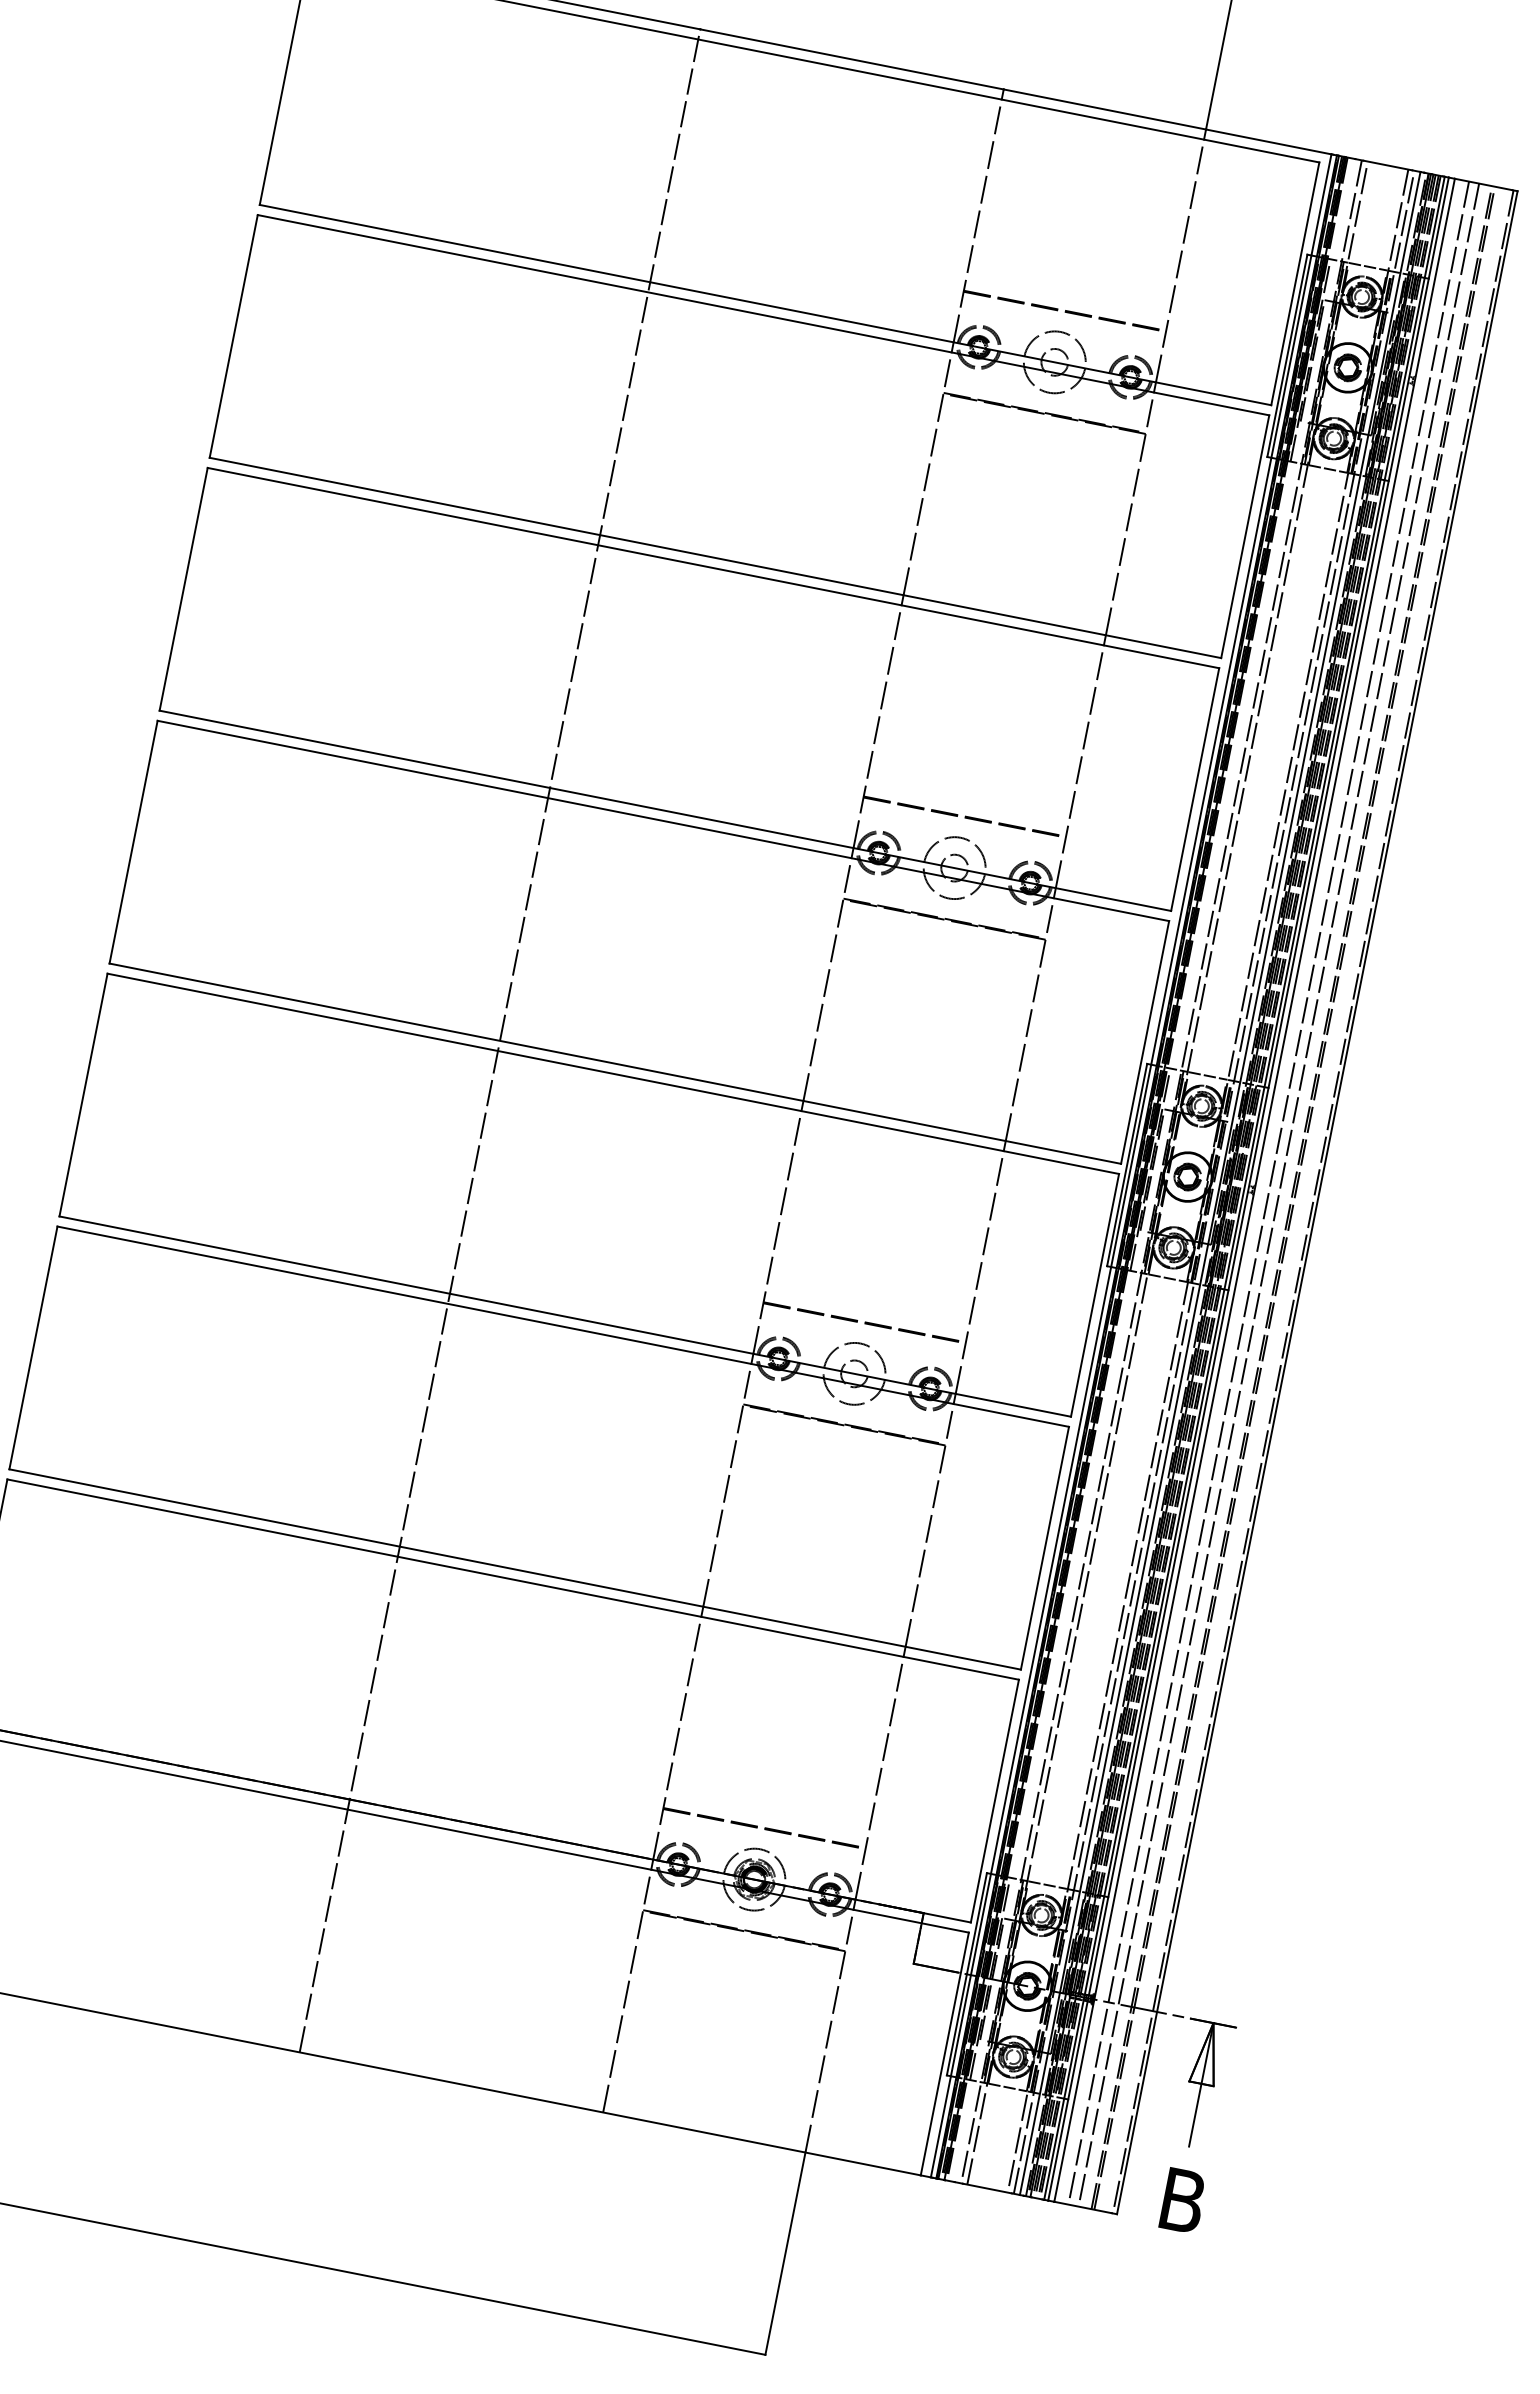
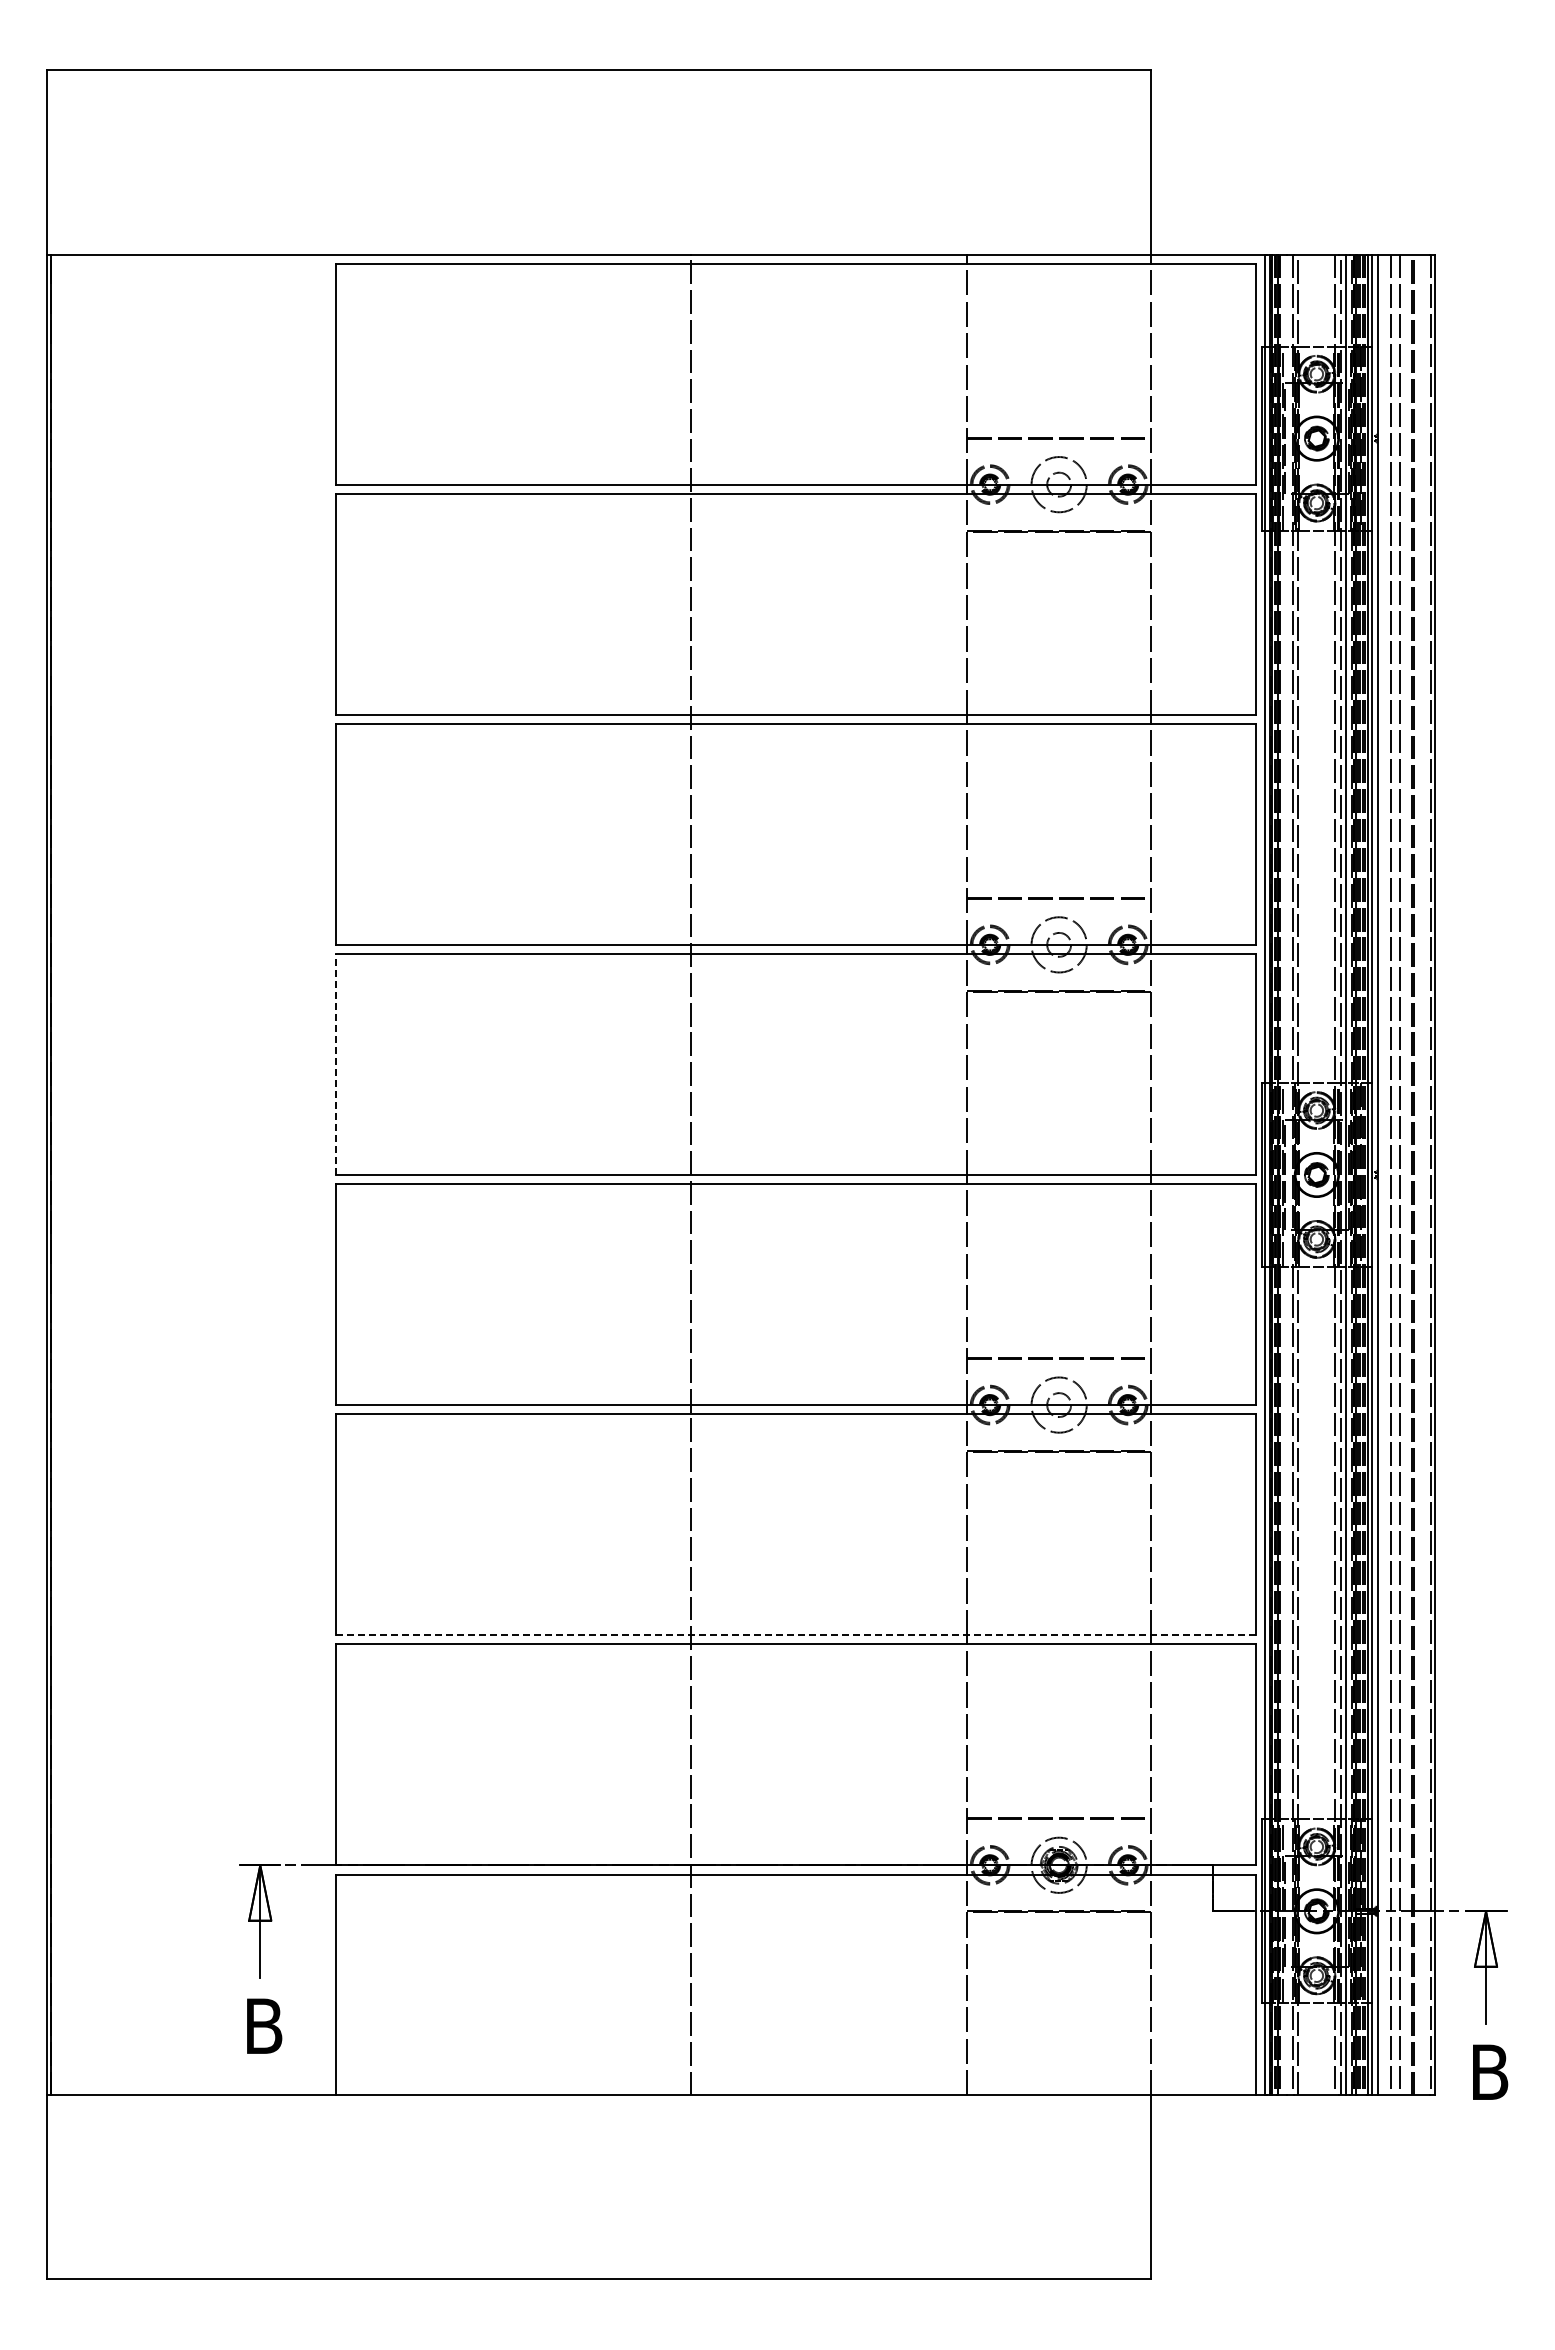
line: (133, 842) -> (335, 1064), solid -> dashed
line: (515, 1569) -> (796, 1635), solid -> dashed

